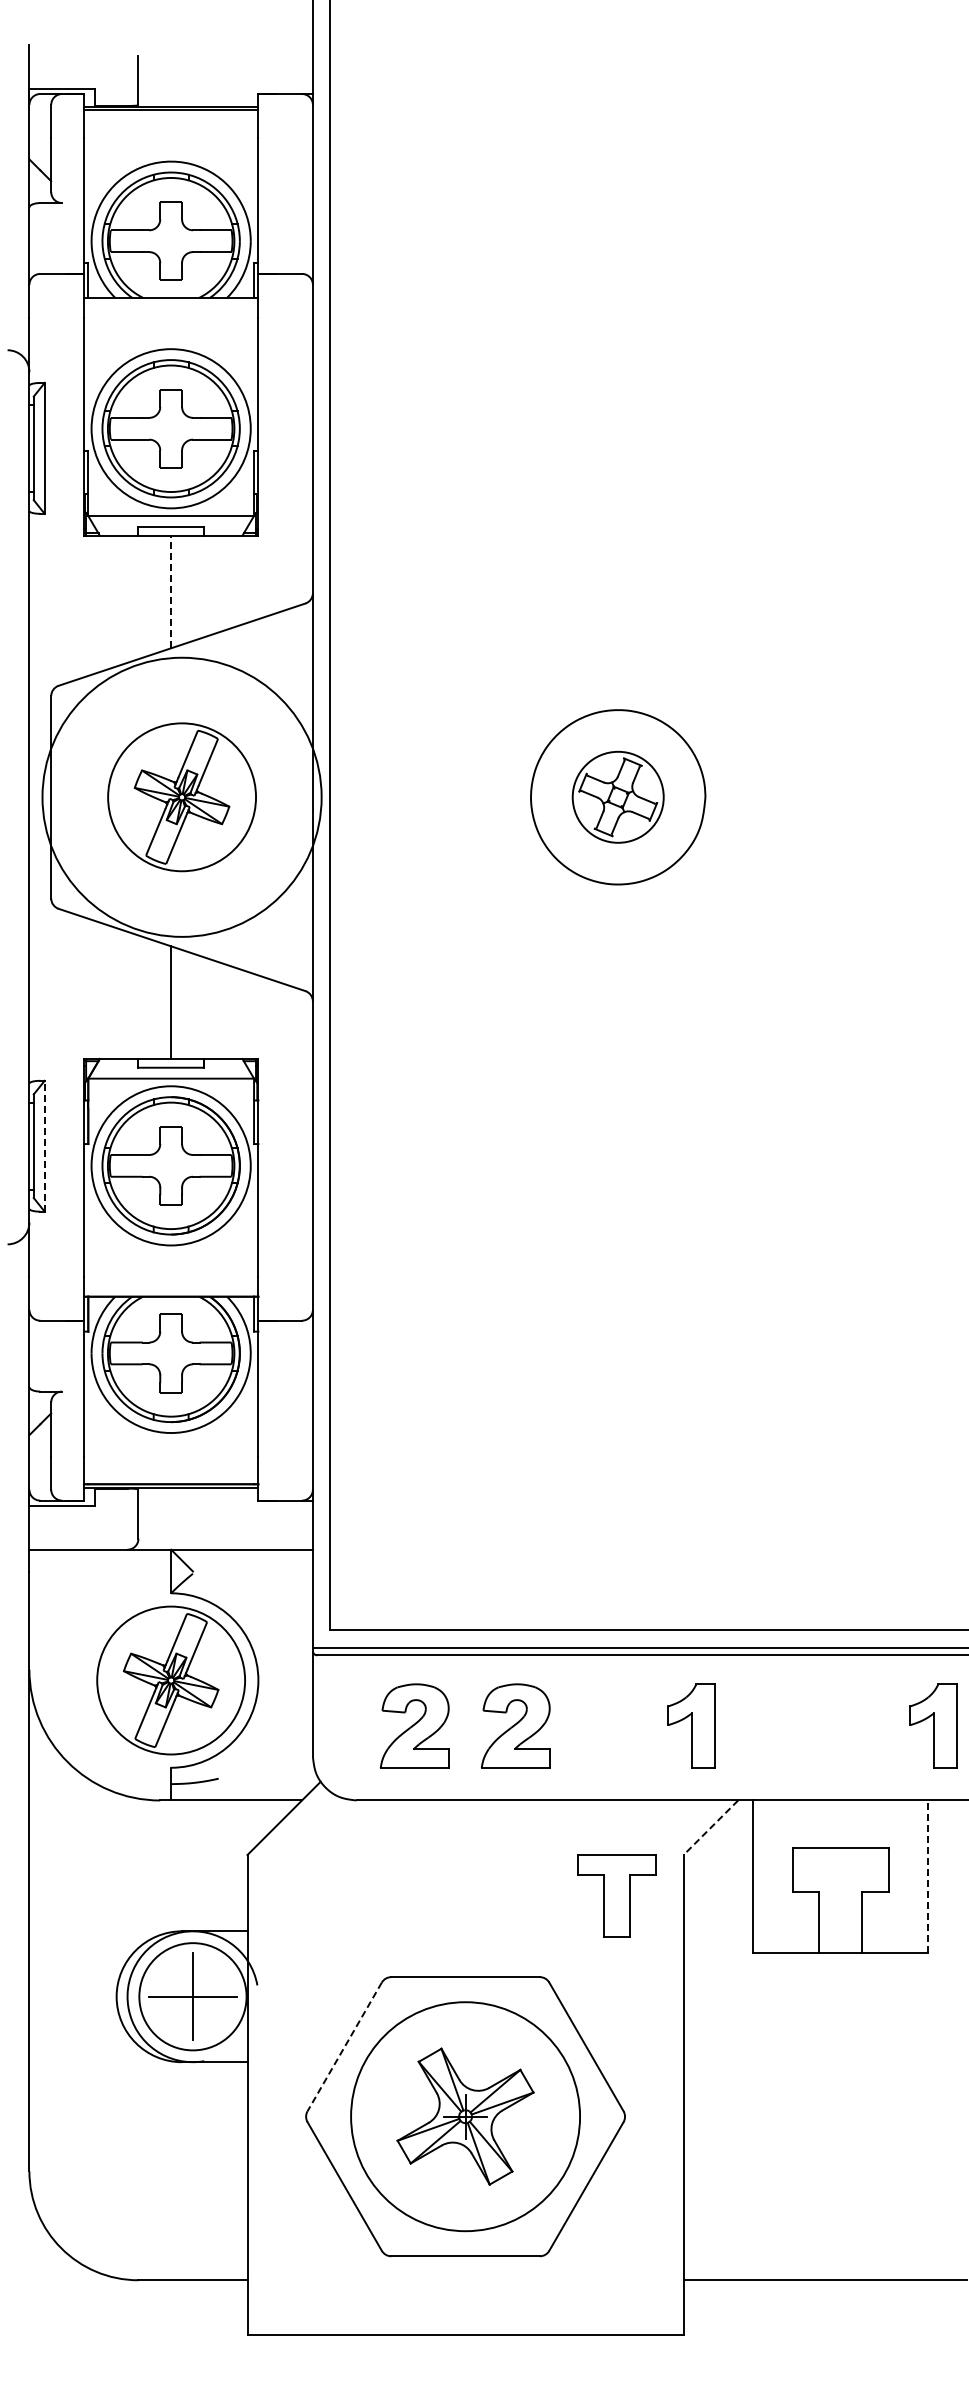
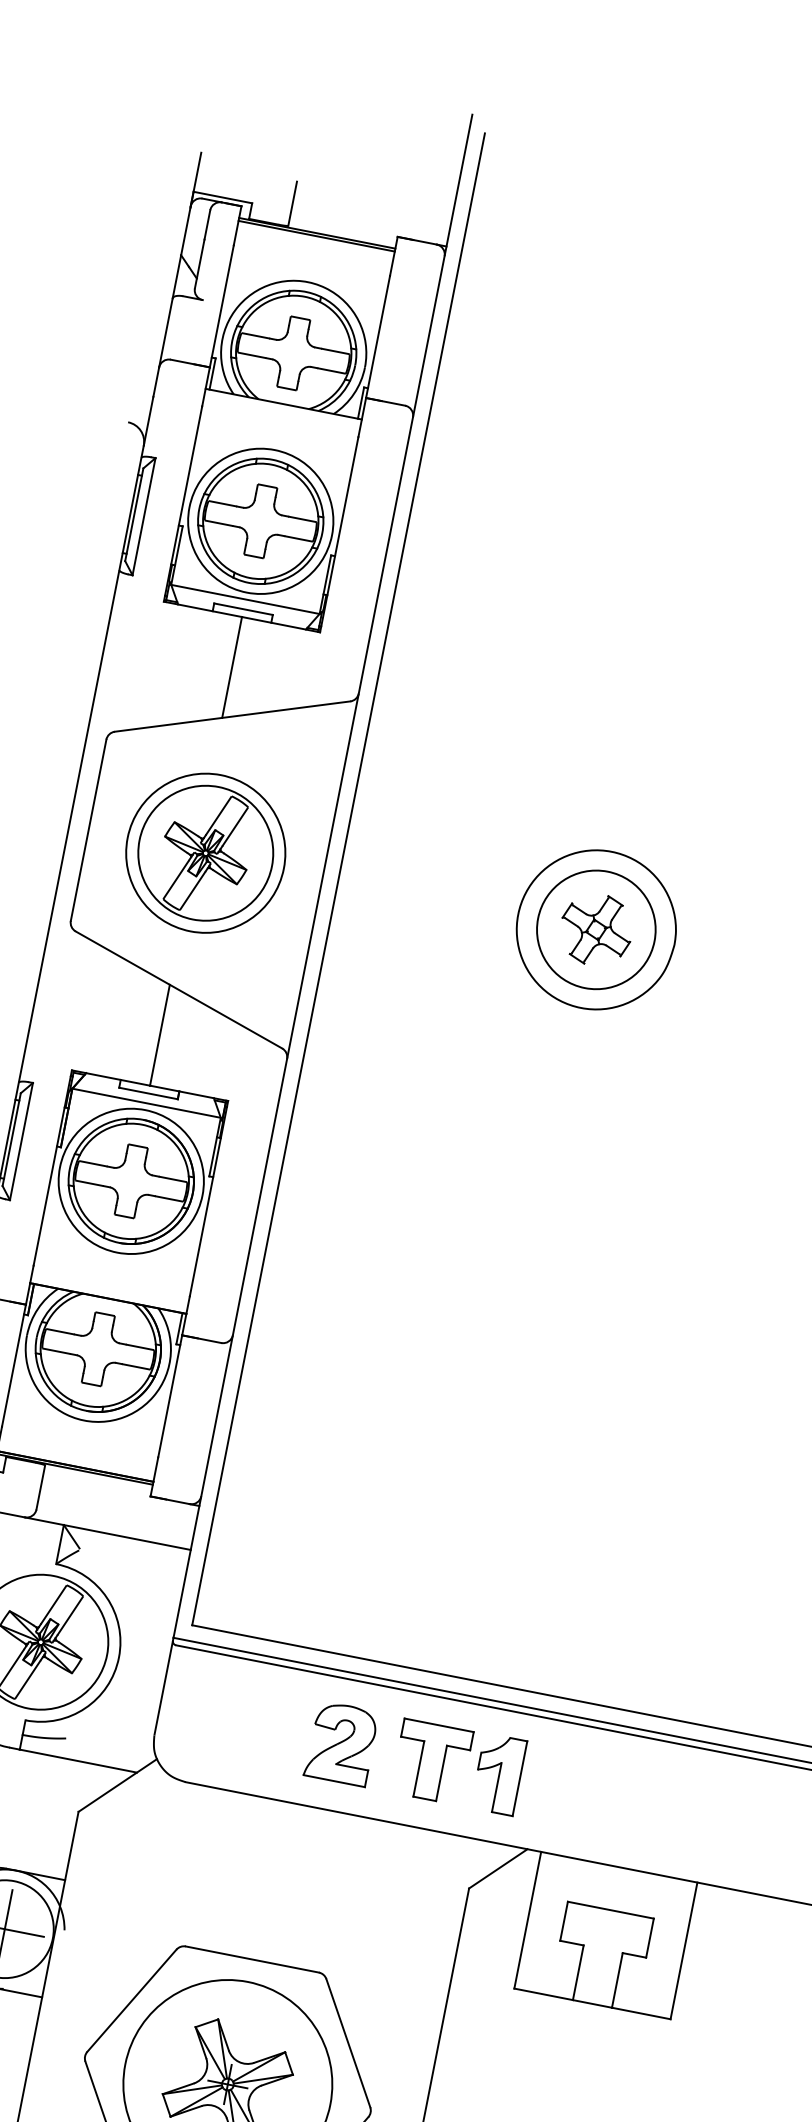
line: (171, 591) -> (232, 667), dashed -> solid
circle: (181, 797) -> (205, 853), size x0.62
circle: (618, 797) -> (596, 930), size x1.43
line: (44, 1145) -> (21, 1140), dashed -> solid
part: (414, 1725) -> (250, 1725), removed
part: (933, 1725) -> (715, 1816), removed
line: (710, 1827) -> (497, 1868), dashed -> solid
line: (927, 1876) -> (683, 1950), dashed -> solid
part: (616, 1895) -> (431, 1761), moved
line: (344, 2047) -> (131, 2001), dashed -> solid

